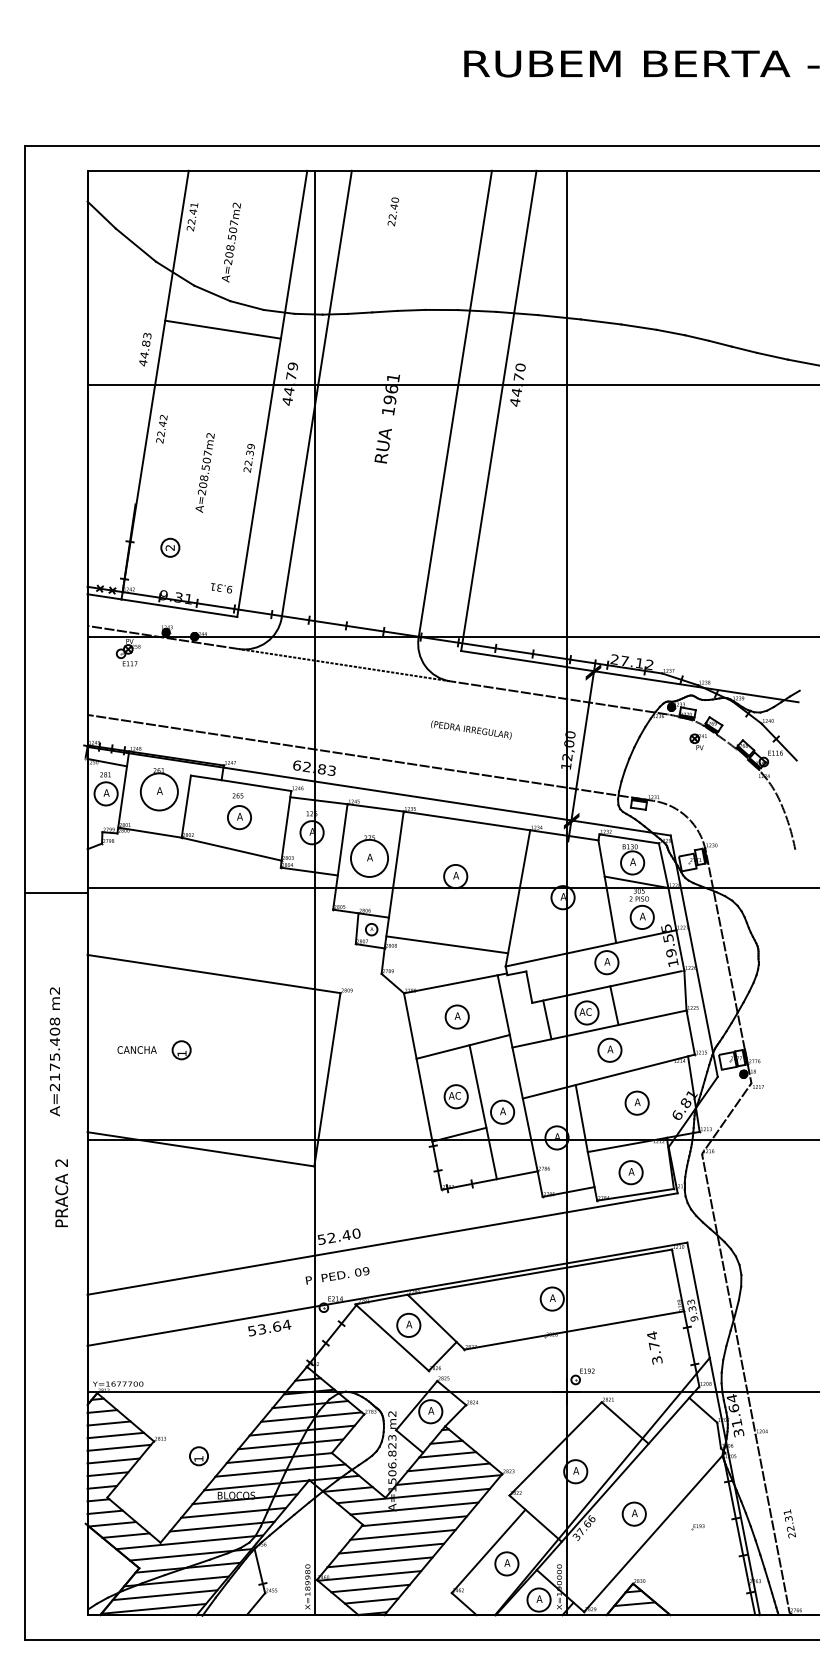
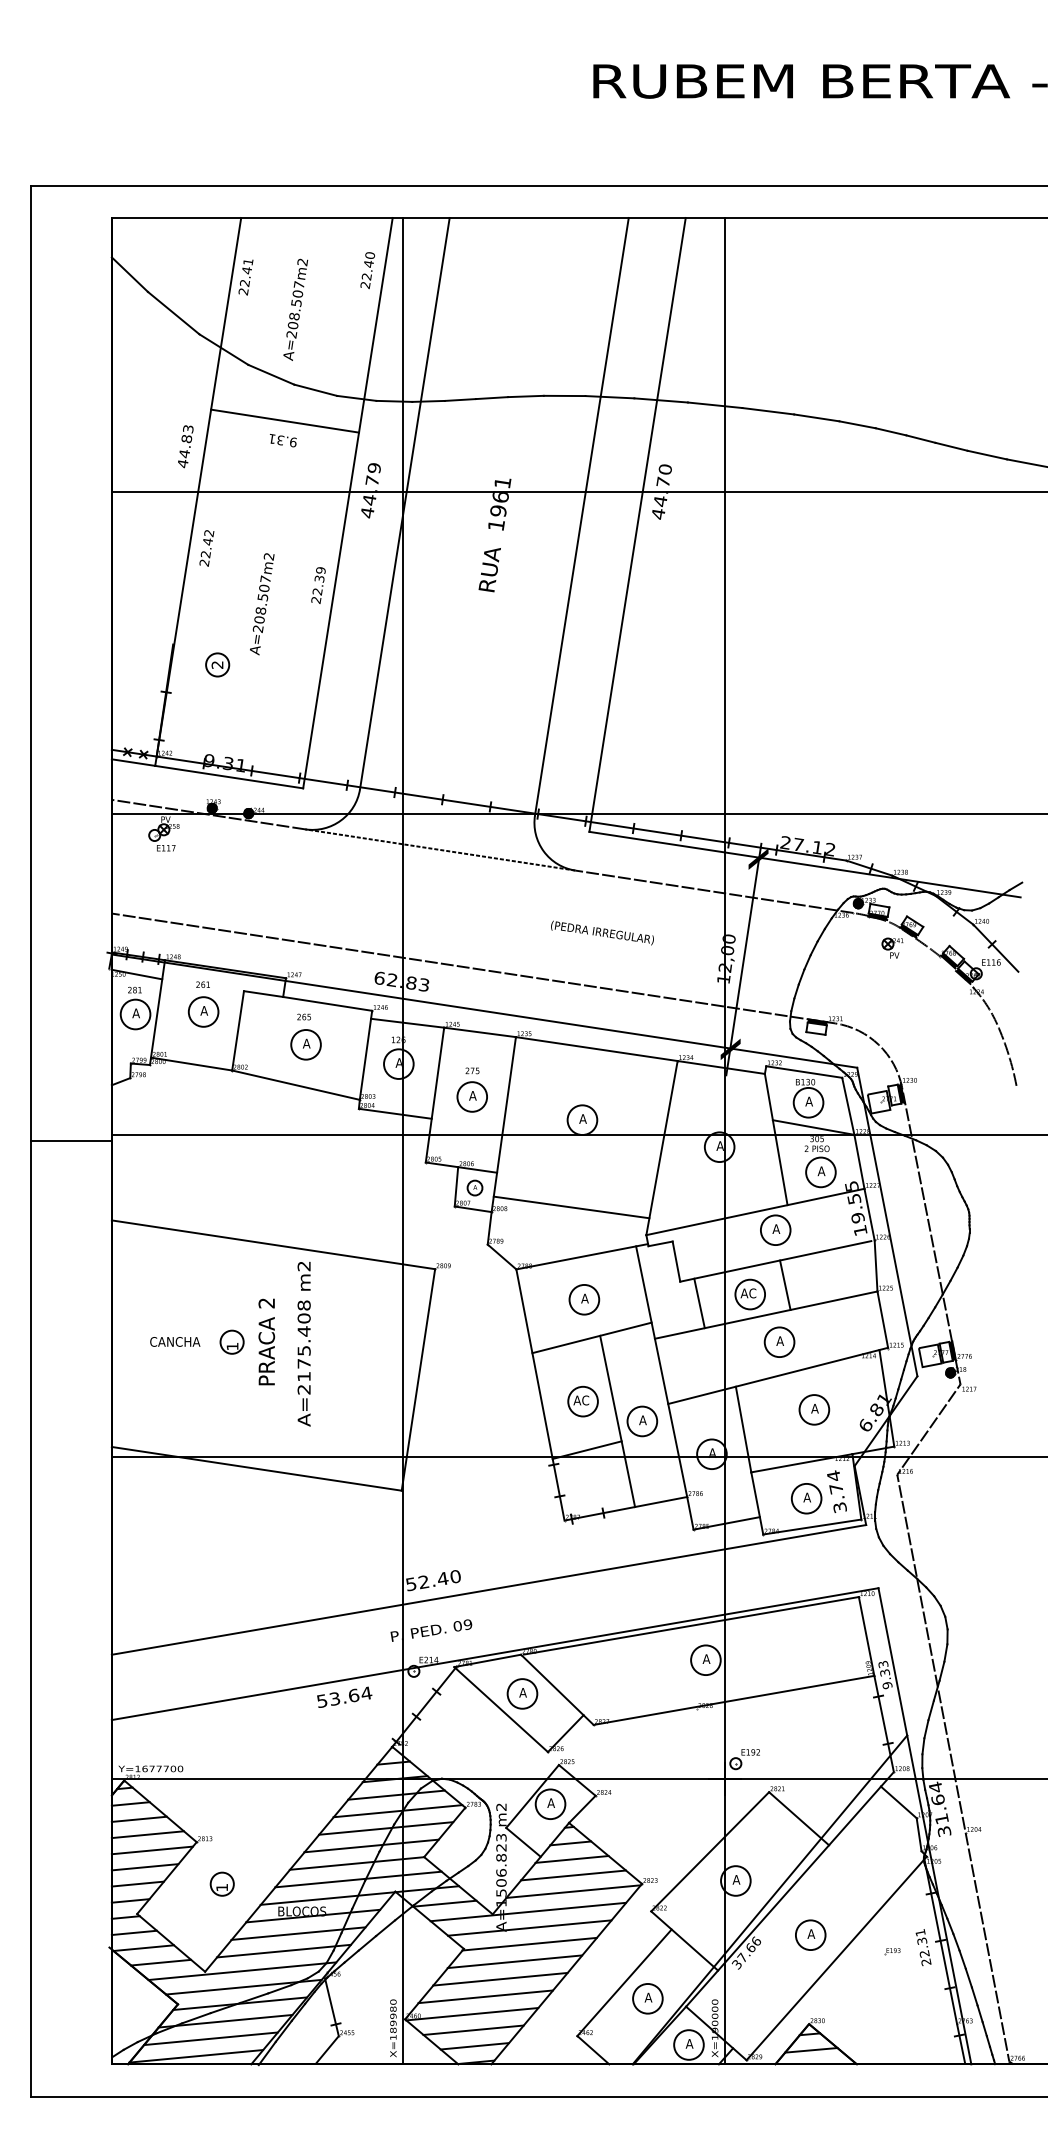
text: (393, 211) -> (367, 270), moved
part: (170, 547) -> (217, 664), moved
text: (221, 588) -> (283, 440), moved
circle: (159, 791) -> (203, 1011), size x0.62
circle: (369, 858) -> (472, 1096), size x0.62
text: (54, 1052) -> (303, 1344), moved
text: (61, 1192) -> (266, 1341), moved
text: (654, 1347) -> (836, 1491), moved
part: (198, 1455) -> (221, 1883), moved
text: (789, 1523) -> (923, 1947), moved

